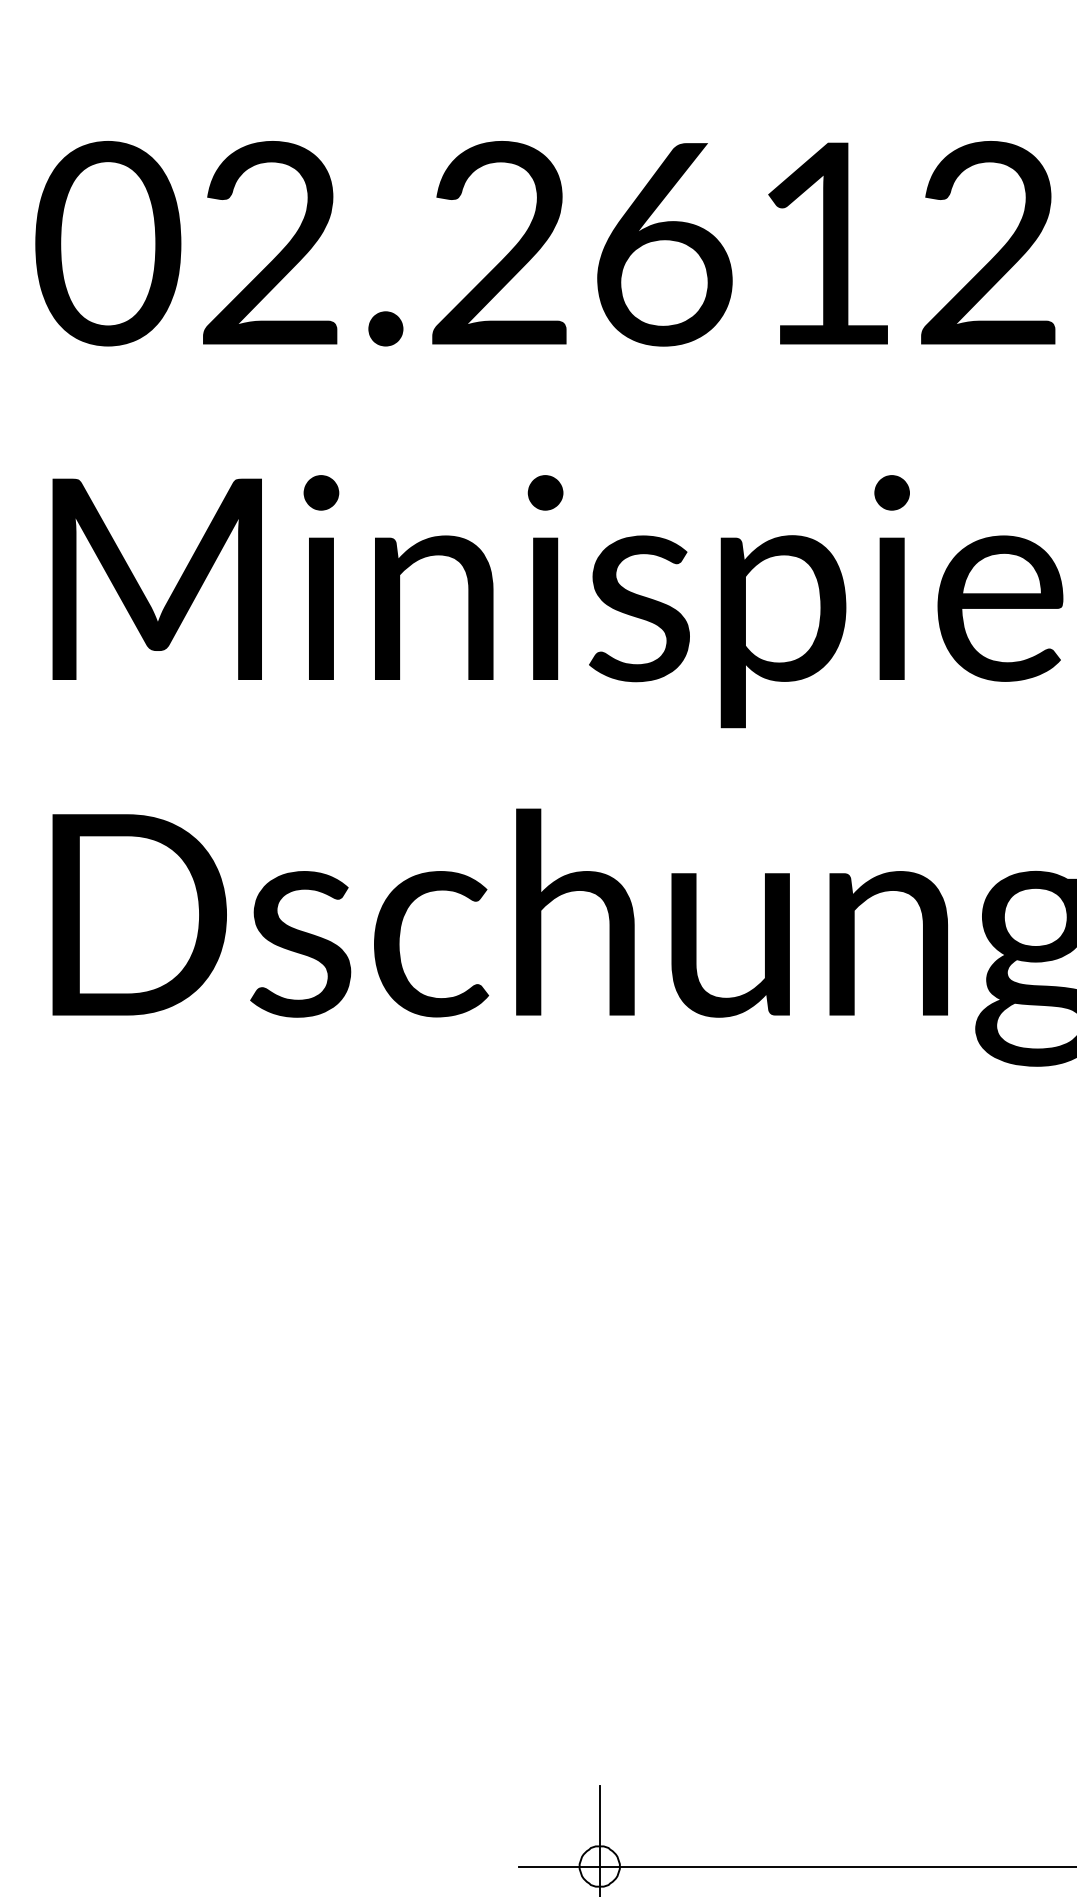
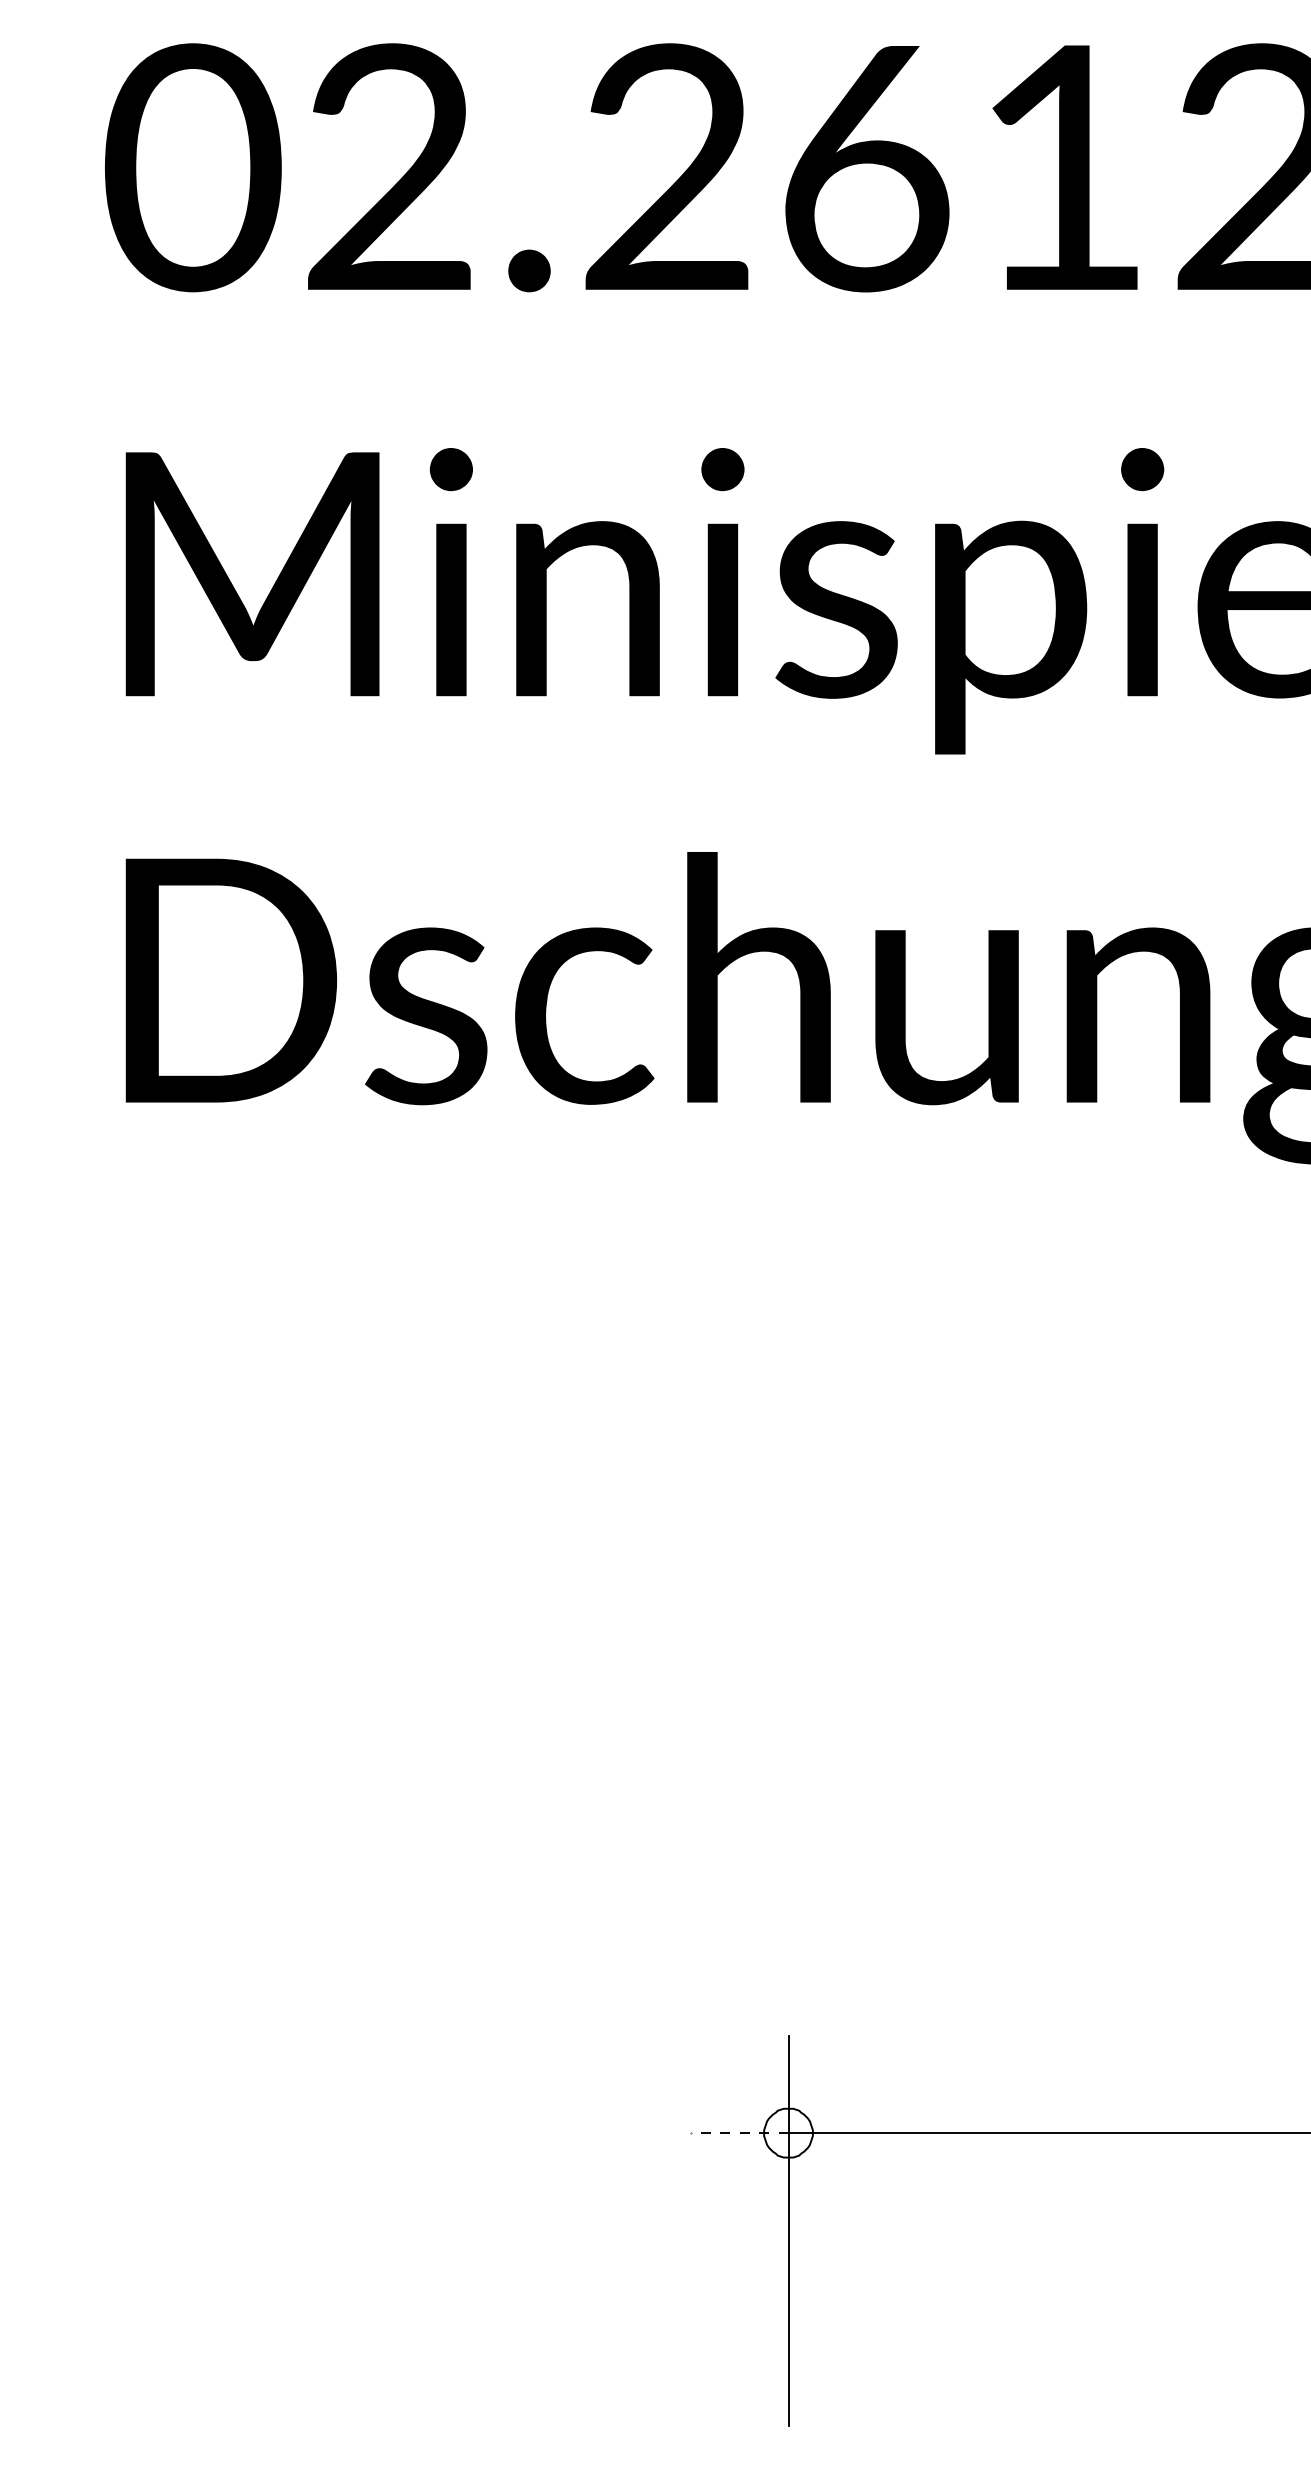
line: (559, 1866) -> (739, 2133), solid -> dashed

